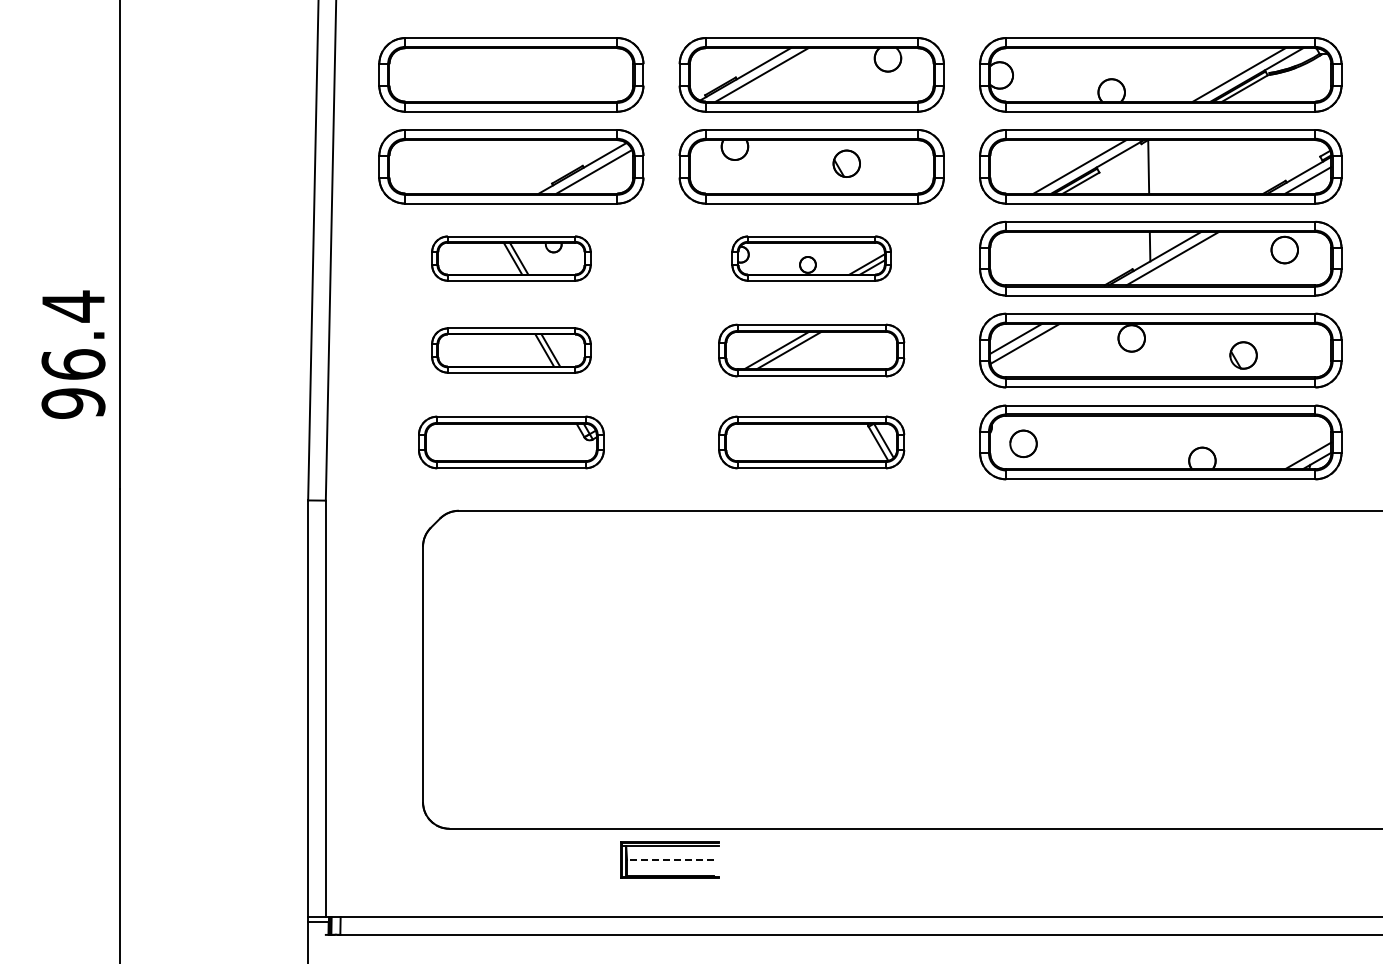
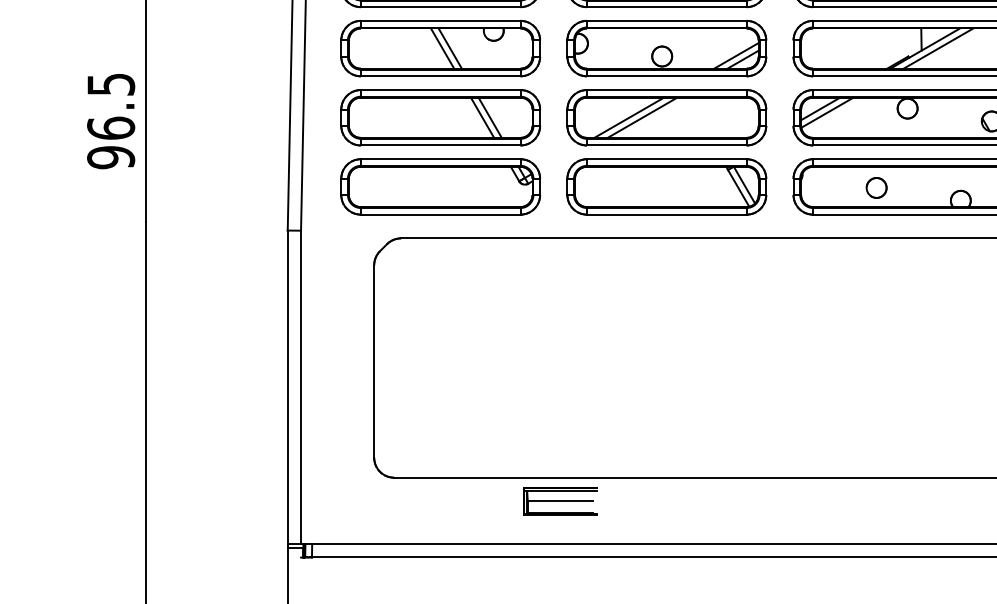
part: (511, 258) -> (440, 48), size x1.67
part: (811, 258) -> (666, 48), size x1.67
text: (73, 306) -> (111, 84), 96.4 -> 96.5
part: (511, 350) -> (440, 117), size x1.67
part: (811, 350) -> (666, 117), size x1.43
part: (511, 442) -> (440, 186), size x1.43
part: (811, 442) -> (666, 186), size x1.43
part: (1023, 443) -> (876, 187), moved
line: (669, 859) -> (559, 500), dashed -> solid

